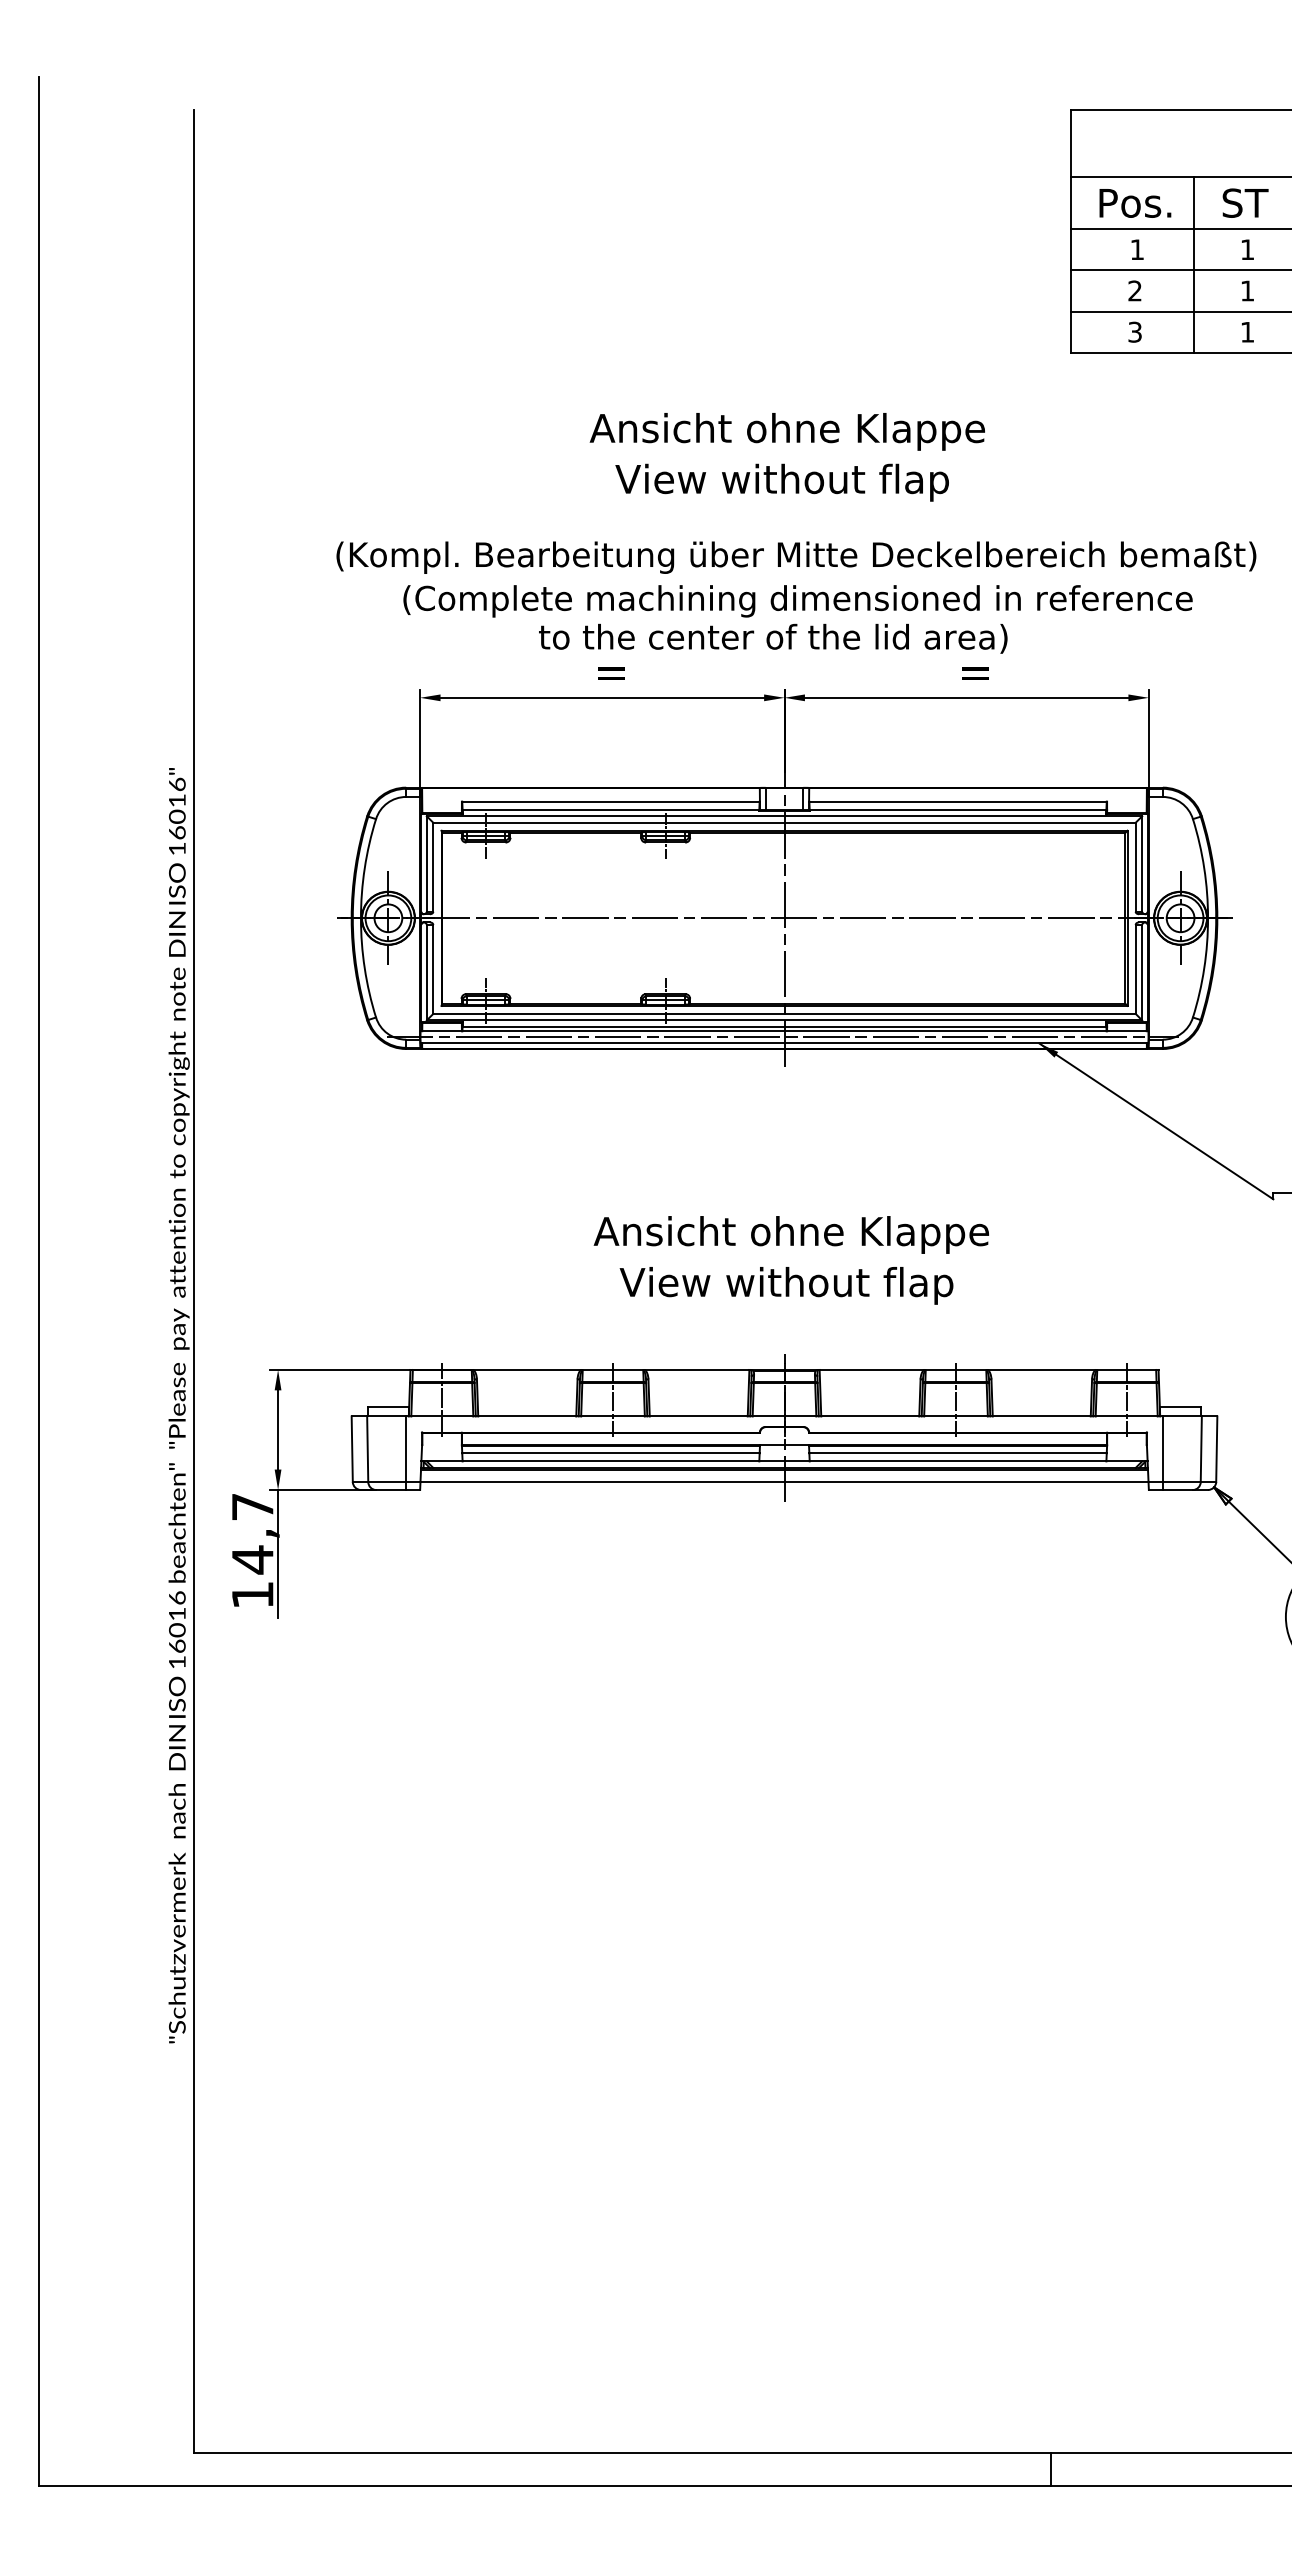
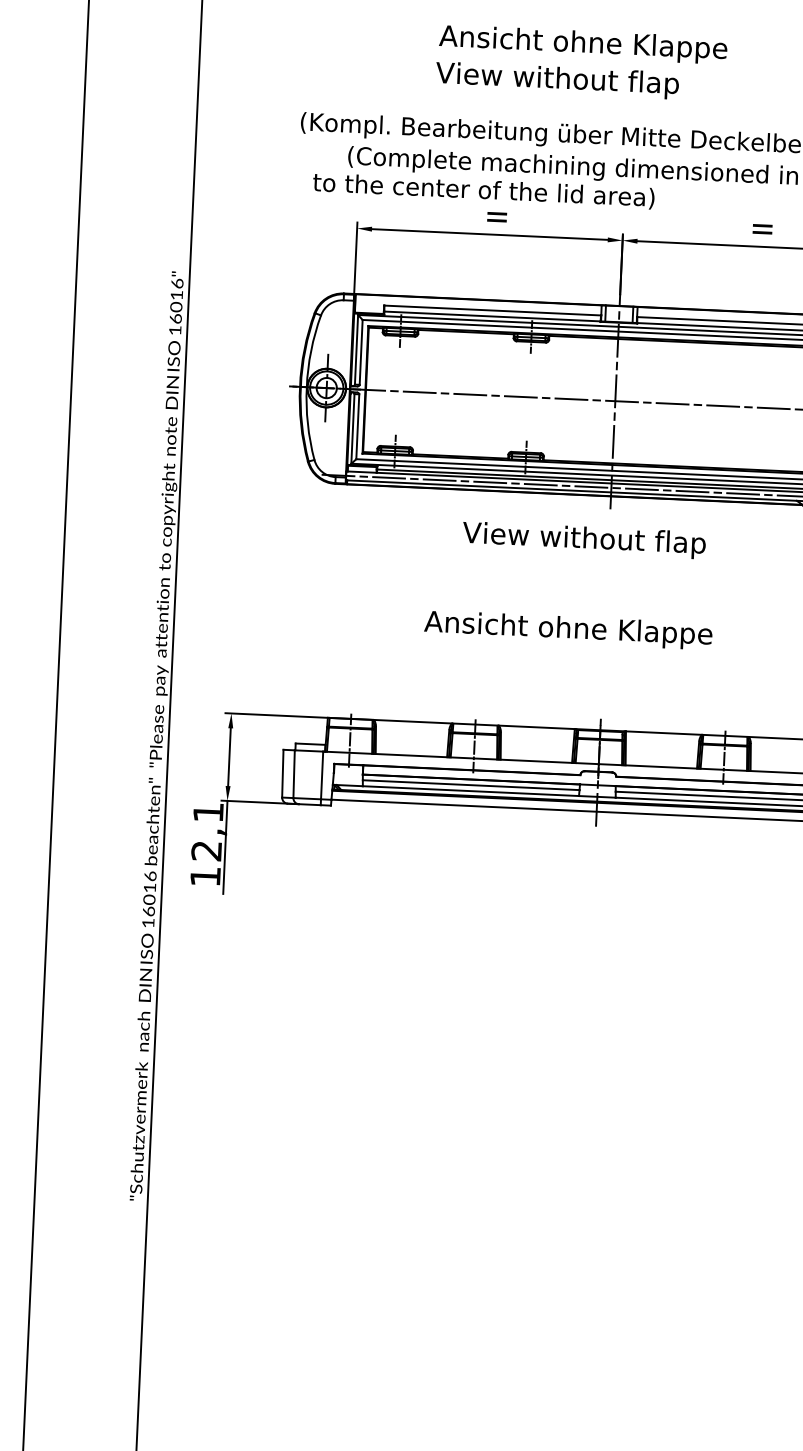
text: (786, 431) -> (582, 44), moved
text: (781, 482) -> (556, 80), moved
text: (773, 638) -> (483, 190), moved
text: (790, 1234) -> (567, 629), moved
text: (786, 1285) -> (584, 540), moved
text: (252, 1534) -> (207, 832), 14,7 -> 12,1

